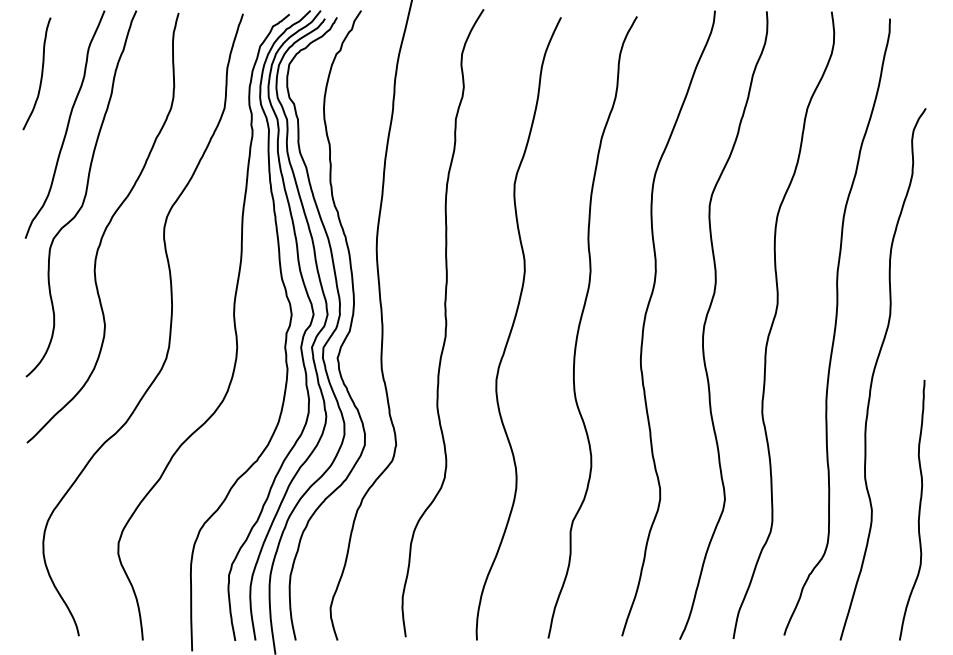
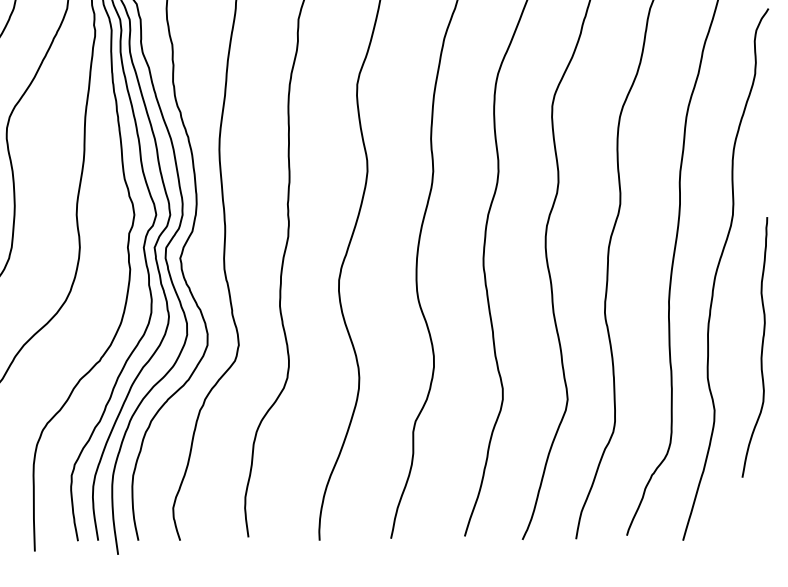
curve: (918, 509) -> (761, 346), moved

